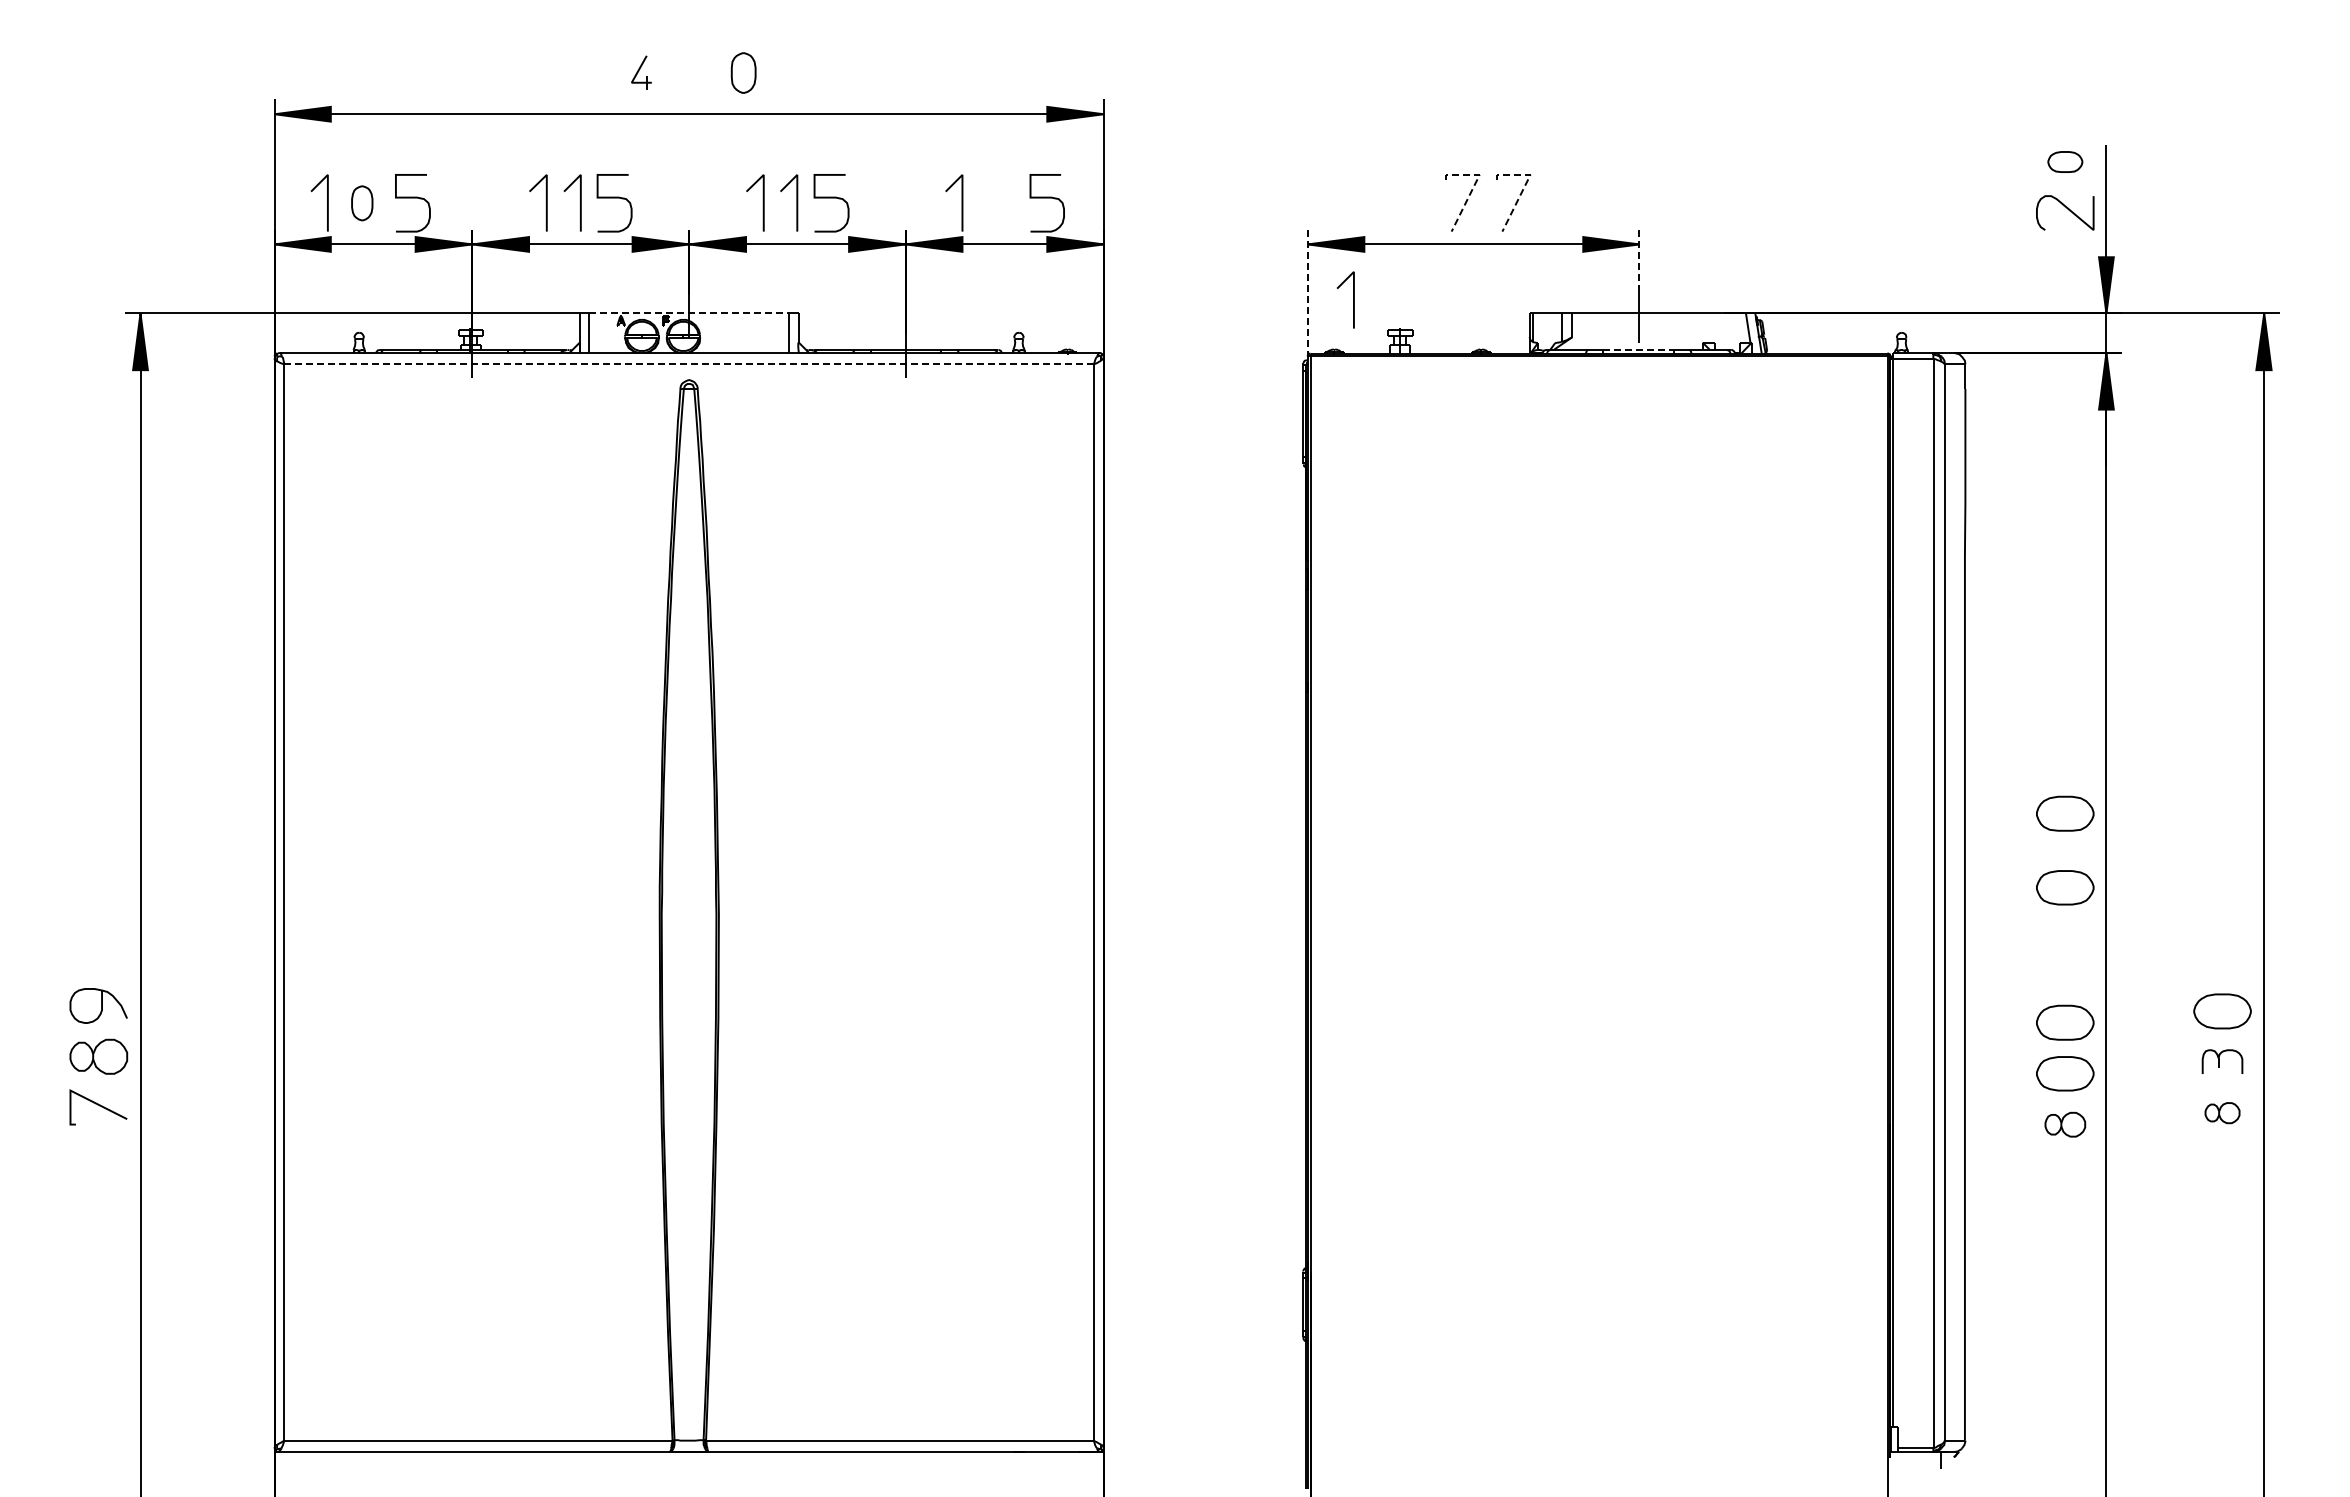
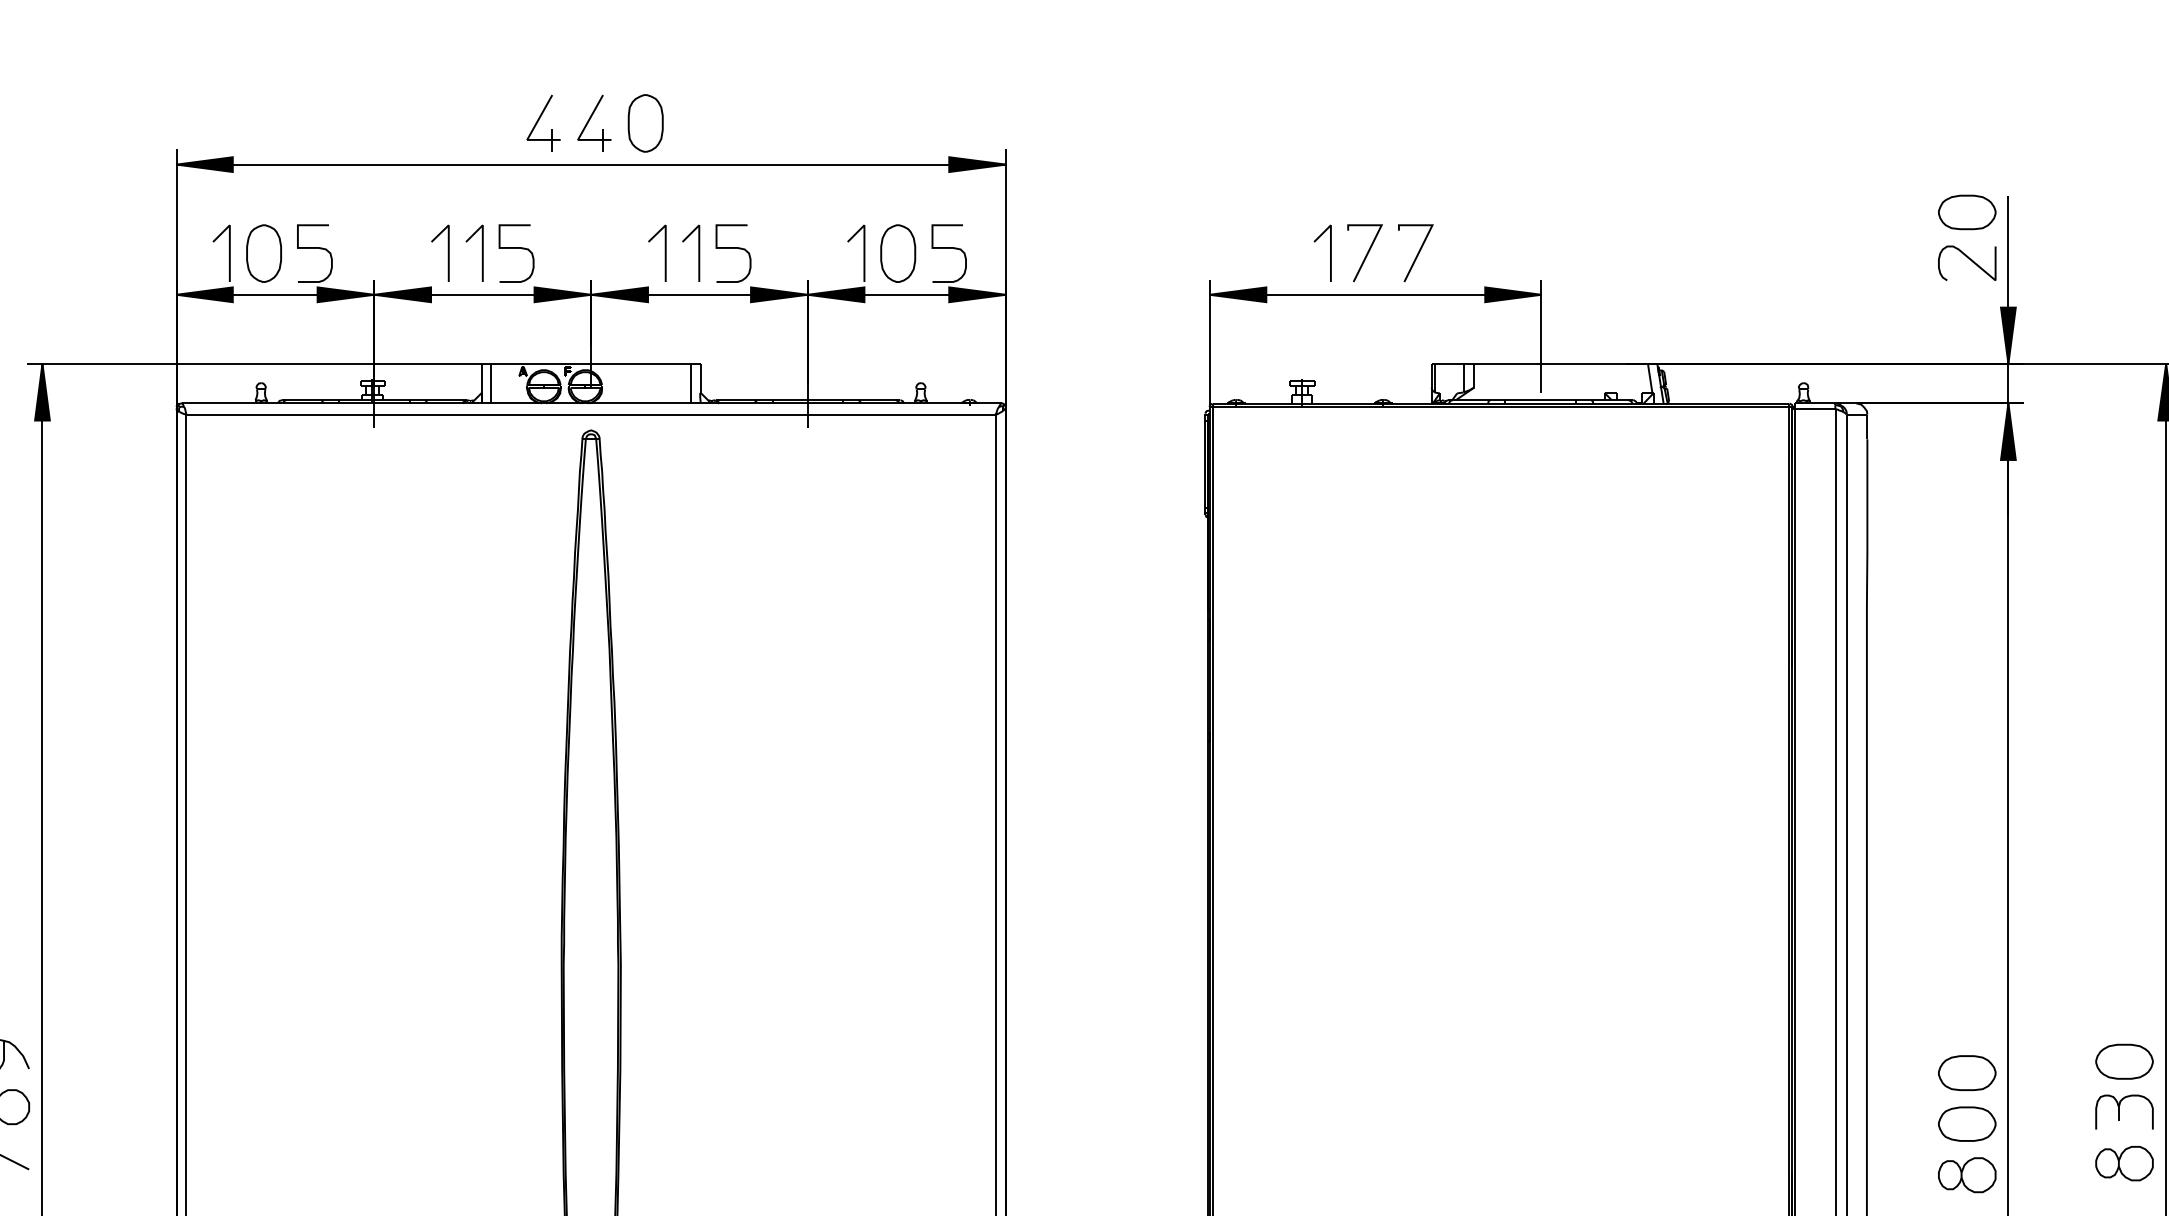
part: (641, 72) -> (543, 122), size x1.67
part: (692, 72) -> (594, 122), added
part: (743, 72) -> (645, 122), size x1.43
part: (2065, 161) -> (1967, 211), size x1.67
line: (1474, 184) -> (1376, 234), dashed -> solid
line: (1525, 184) -> (1427, 234), dashed -> solid
part: (362, 203) -> (264, 253), size x1.67
part: (996, 203) -> (898, 253), added
line: (1639, 260) -> (1541, 310), dashed -> solid
line: (1307, 293) -> (1209, 343), dashed -> solid
line: (1353, 299) -> (1330, 252), moved
line: (689, 313) -> (591, 363), dashed -> solid
line: (1639, 349) -> (1541, 399), dashed -> solid
line: (689, 364) -> (591, 414), dashed -> solid
part: (2065, 813) -> (1967, 863), removed
part: (2065, 887) -> (1967, 937), removed
part: (2222, 1061) -> (2124, 1111), size x1.43
part: (2222, 1112) -> (2124, 1162), size x1.67
part: (2065, 1124) -> (1967, 1174), size x1.43

